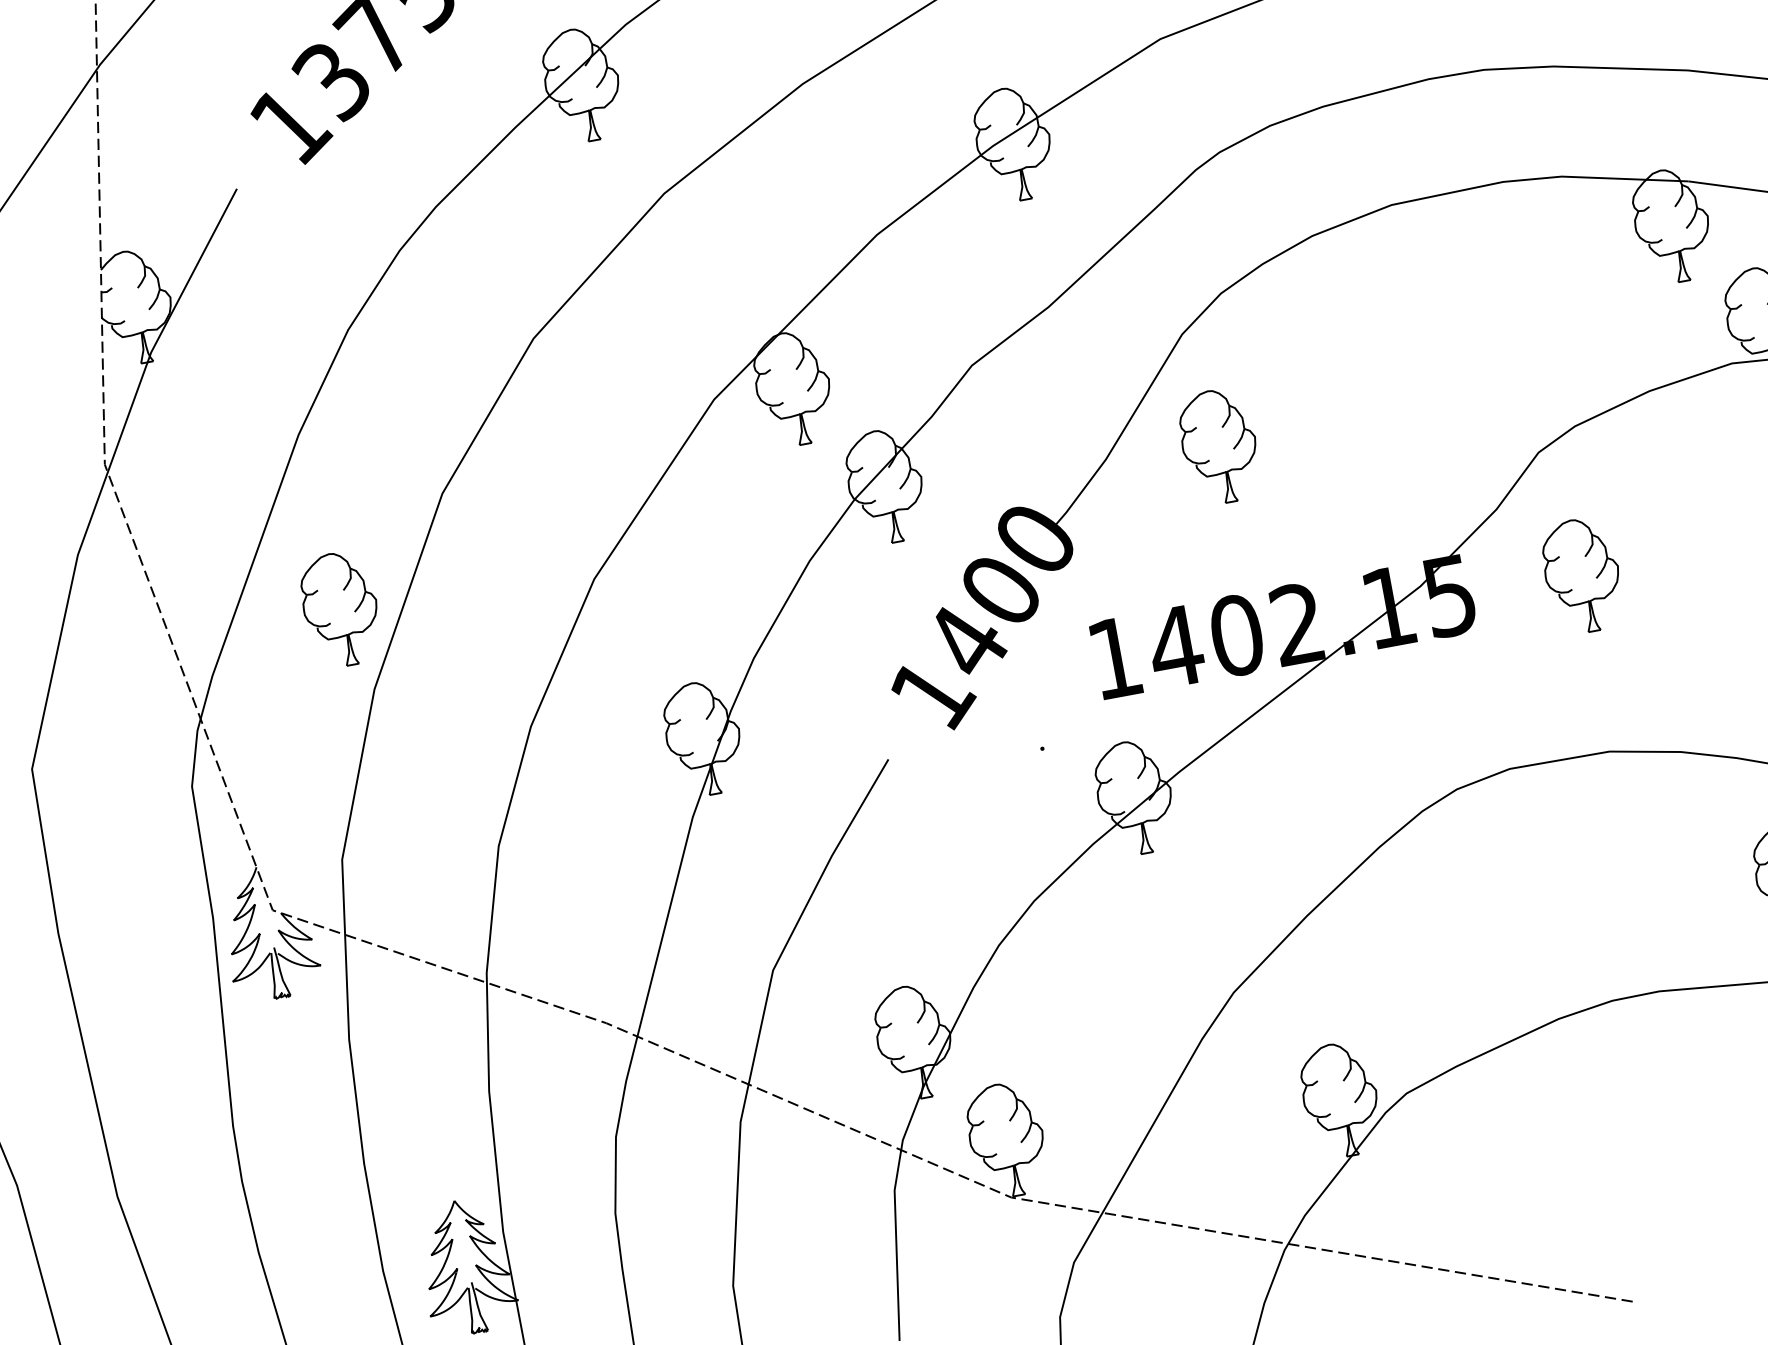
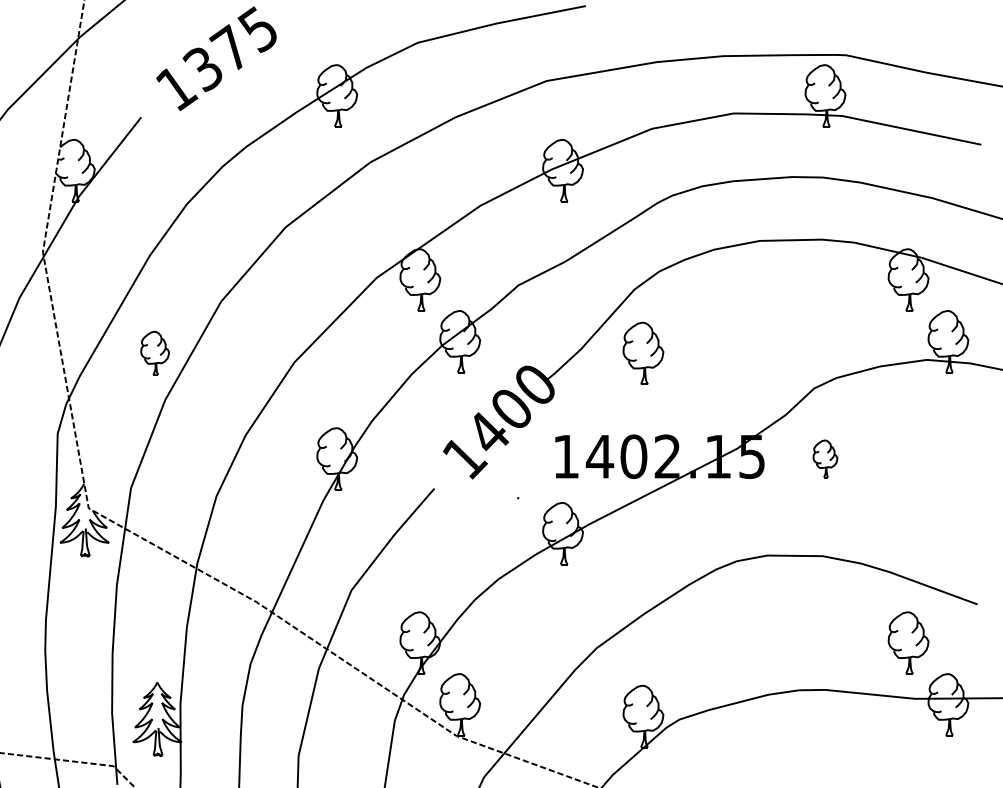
part: (1582, 574) -> (825, 458), size x0.6
part: (339, 607) -> (154, 352), size x0.7

